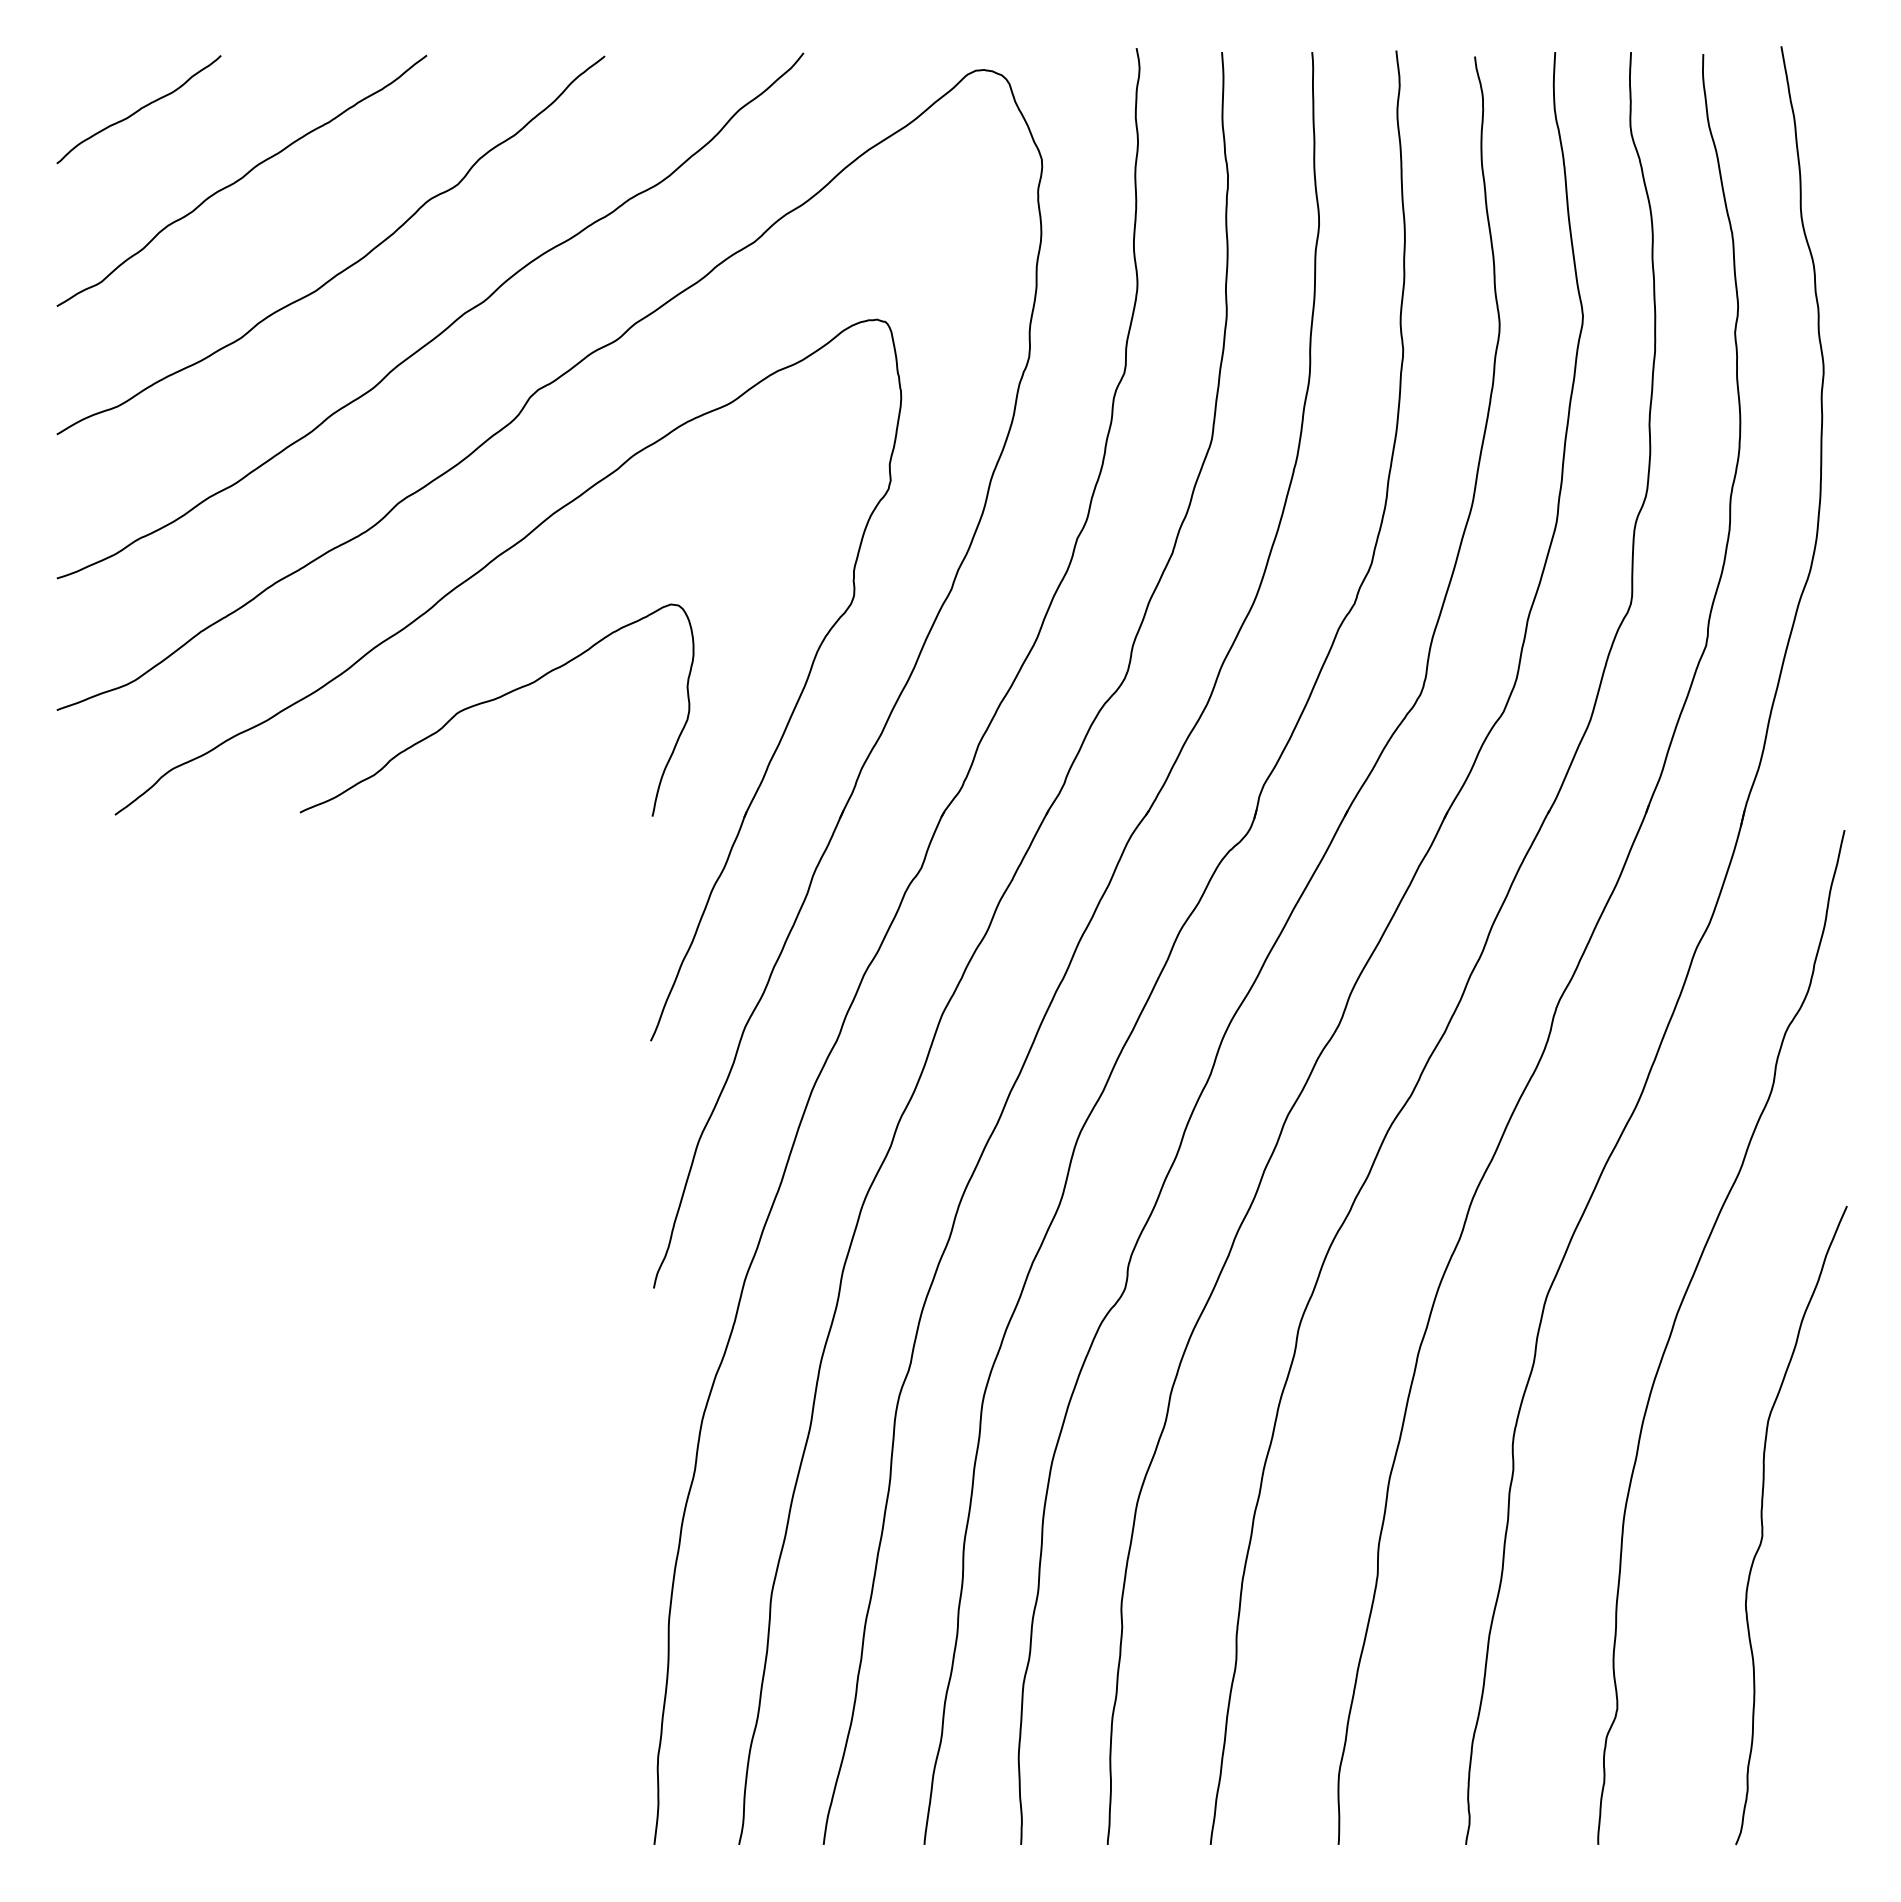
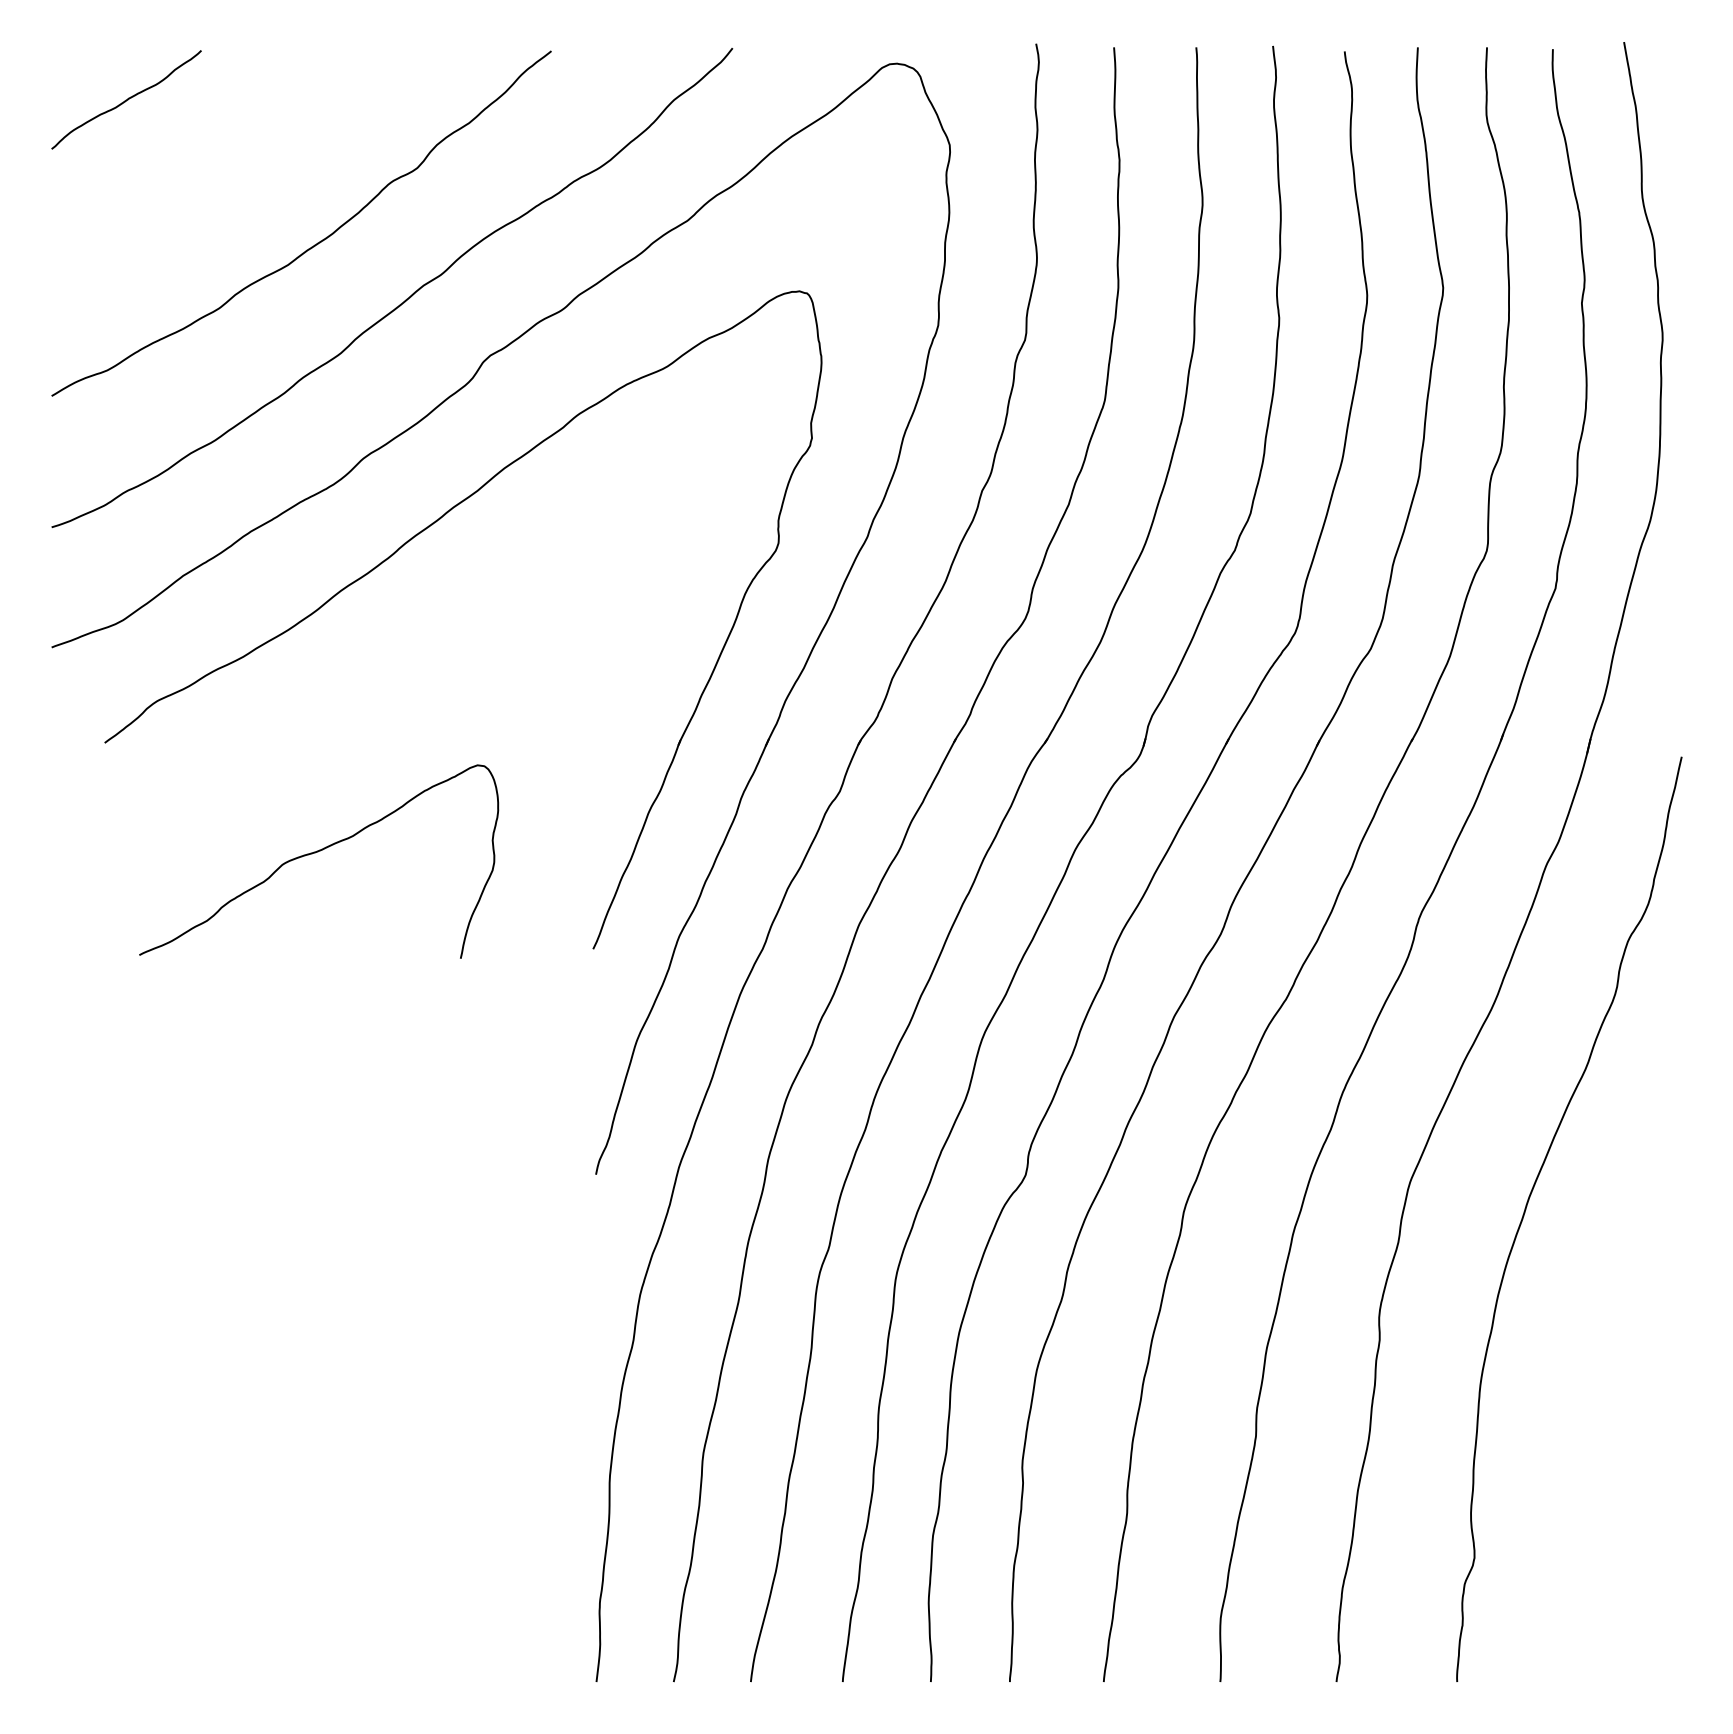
curve: (241, 179) -> (220, 163), removed
curve: (494, 700) -> (316, 852), moved
curve: (1763, 1525) -> (1607, 1390), removed

